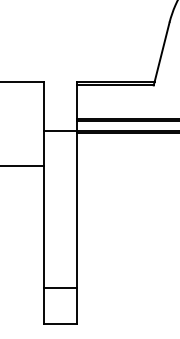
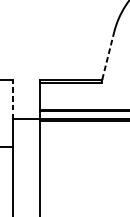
line: (162, 52) -> (108, 56), solid -> dashed
line: (43, 106) -> (13, 99), solid -> dashed

